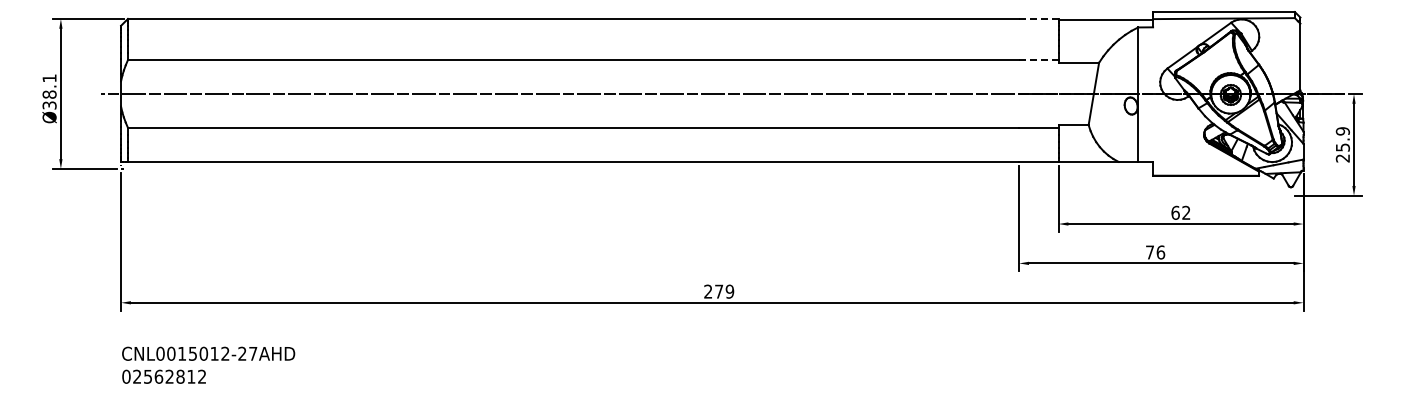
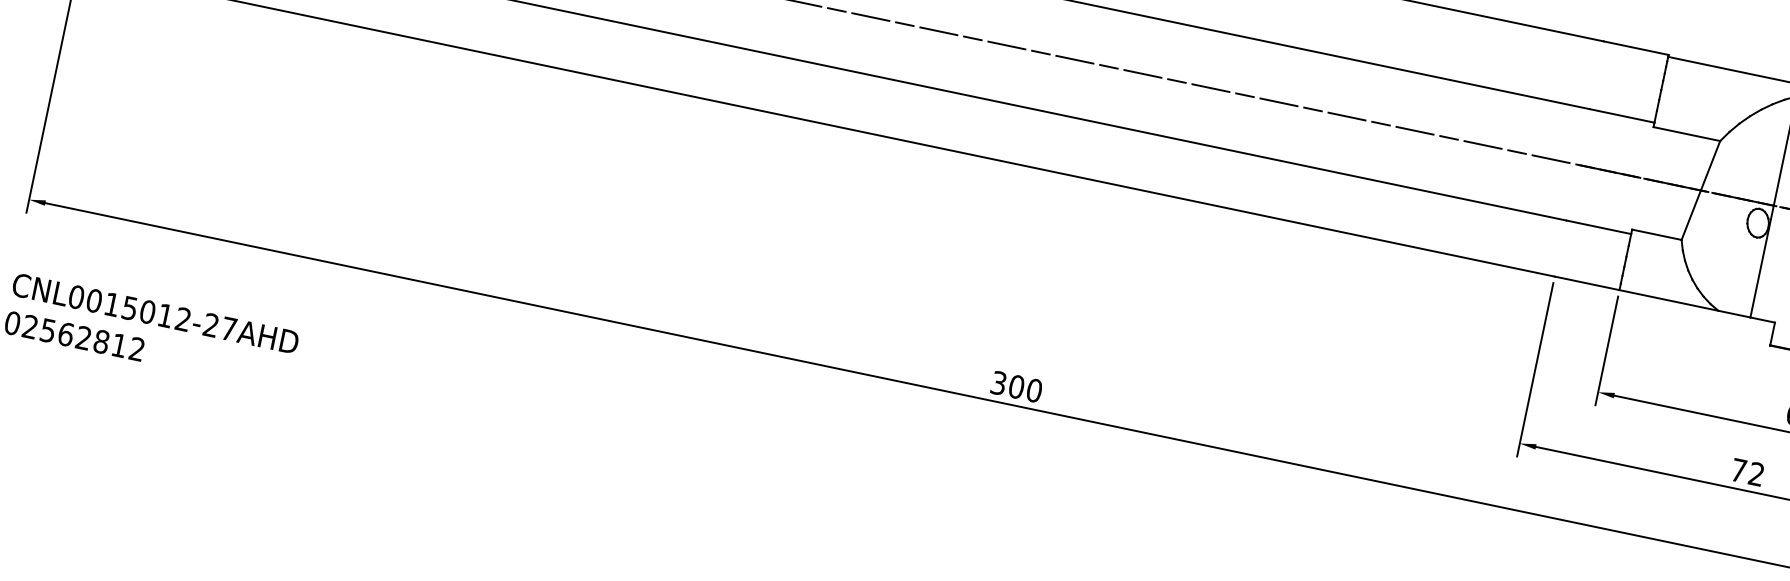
line: (1038, 18) -> (1635, 47), dashed -> solid
line: (1038, 60) -> (1621, 116), dashed -> solid
text: (1160, 252) -> (1756, 474), 76 -> 72
text: (719, 291) -> (1017, 386), 279 -> 300

